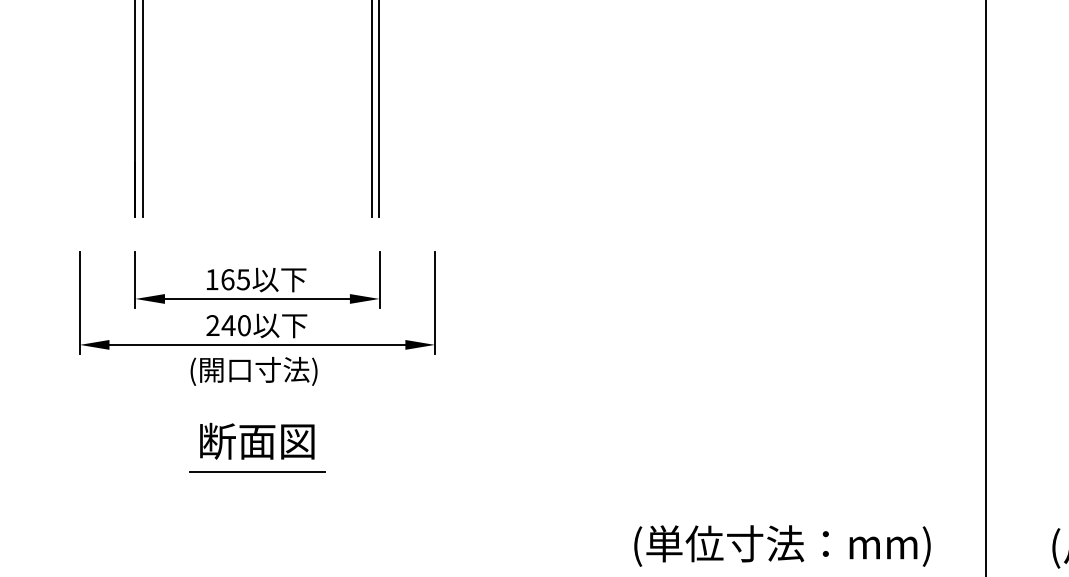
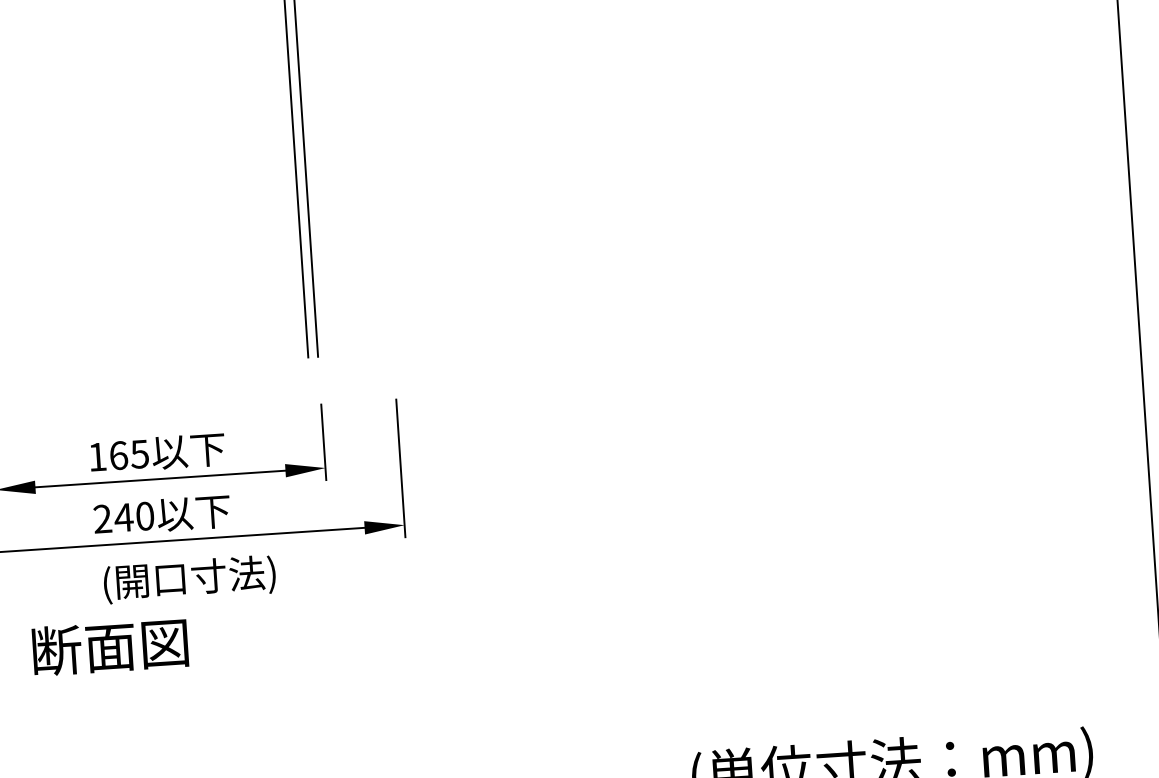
text: (253, 371) -> (188, 579), moved
text: (257, 440) -> (110, 646), moved
line: (257, 471) -> (176, 712), removed

